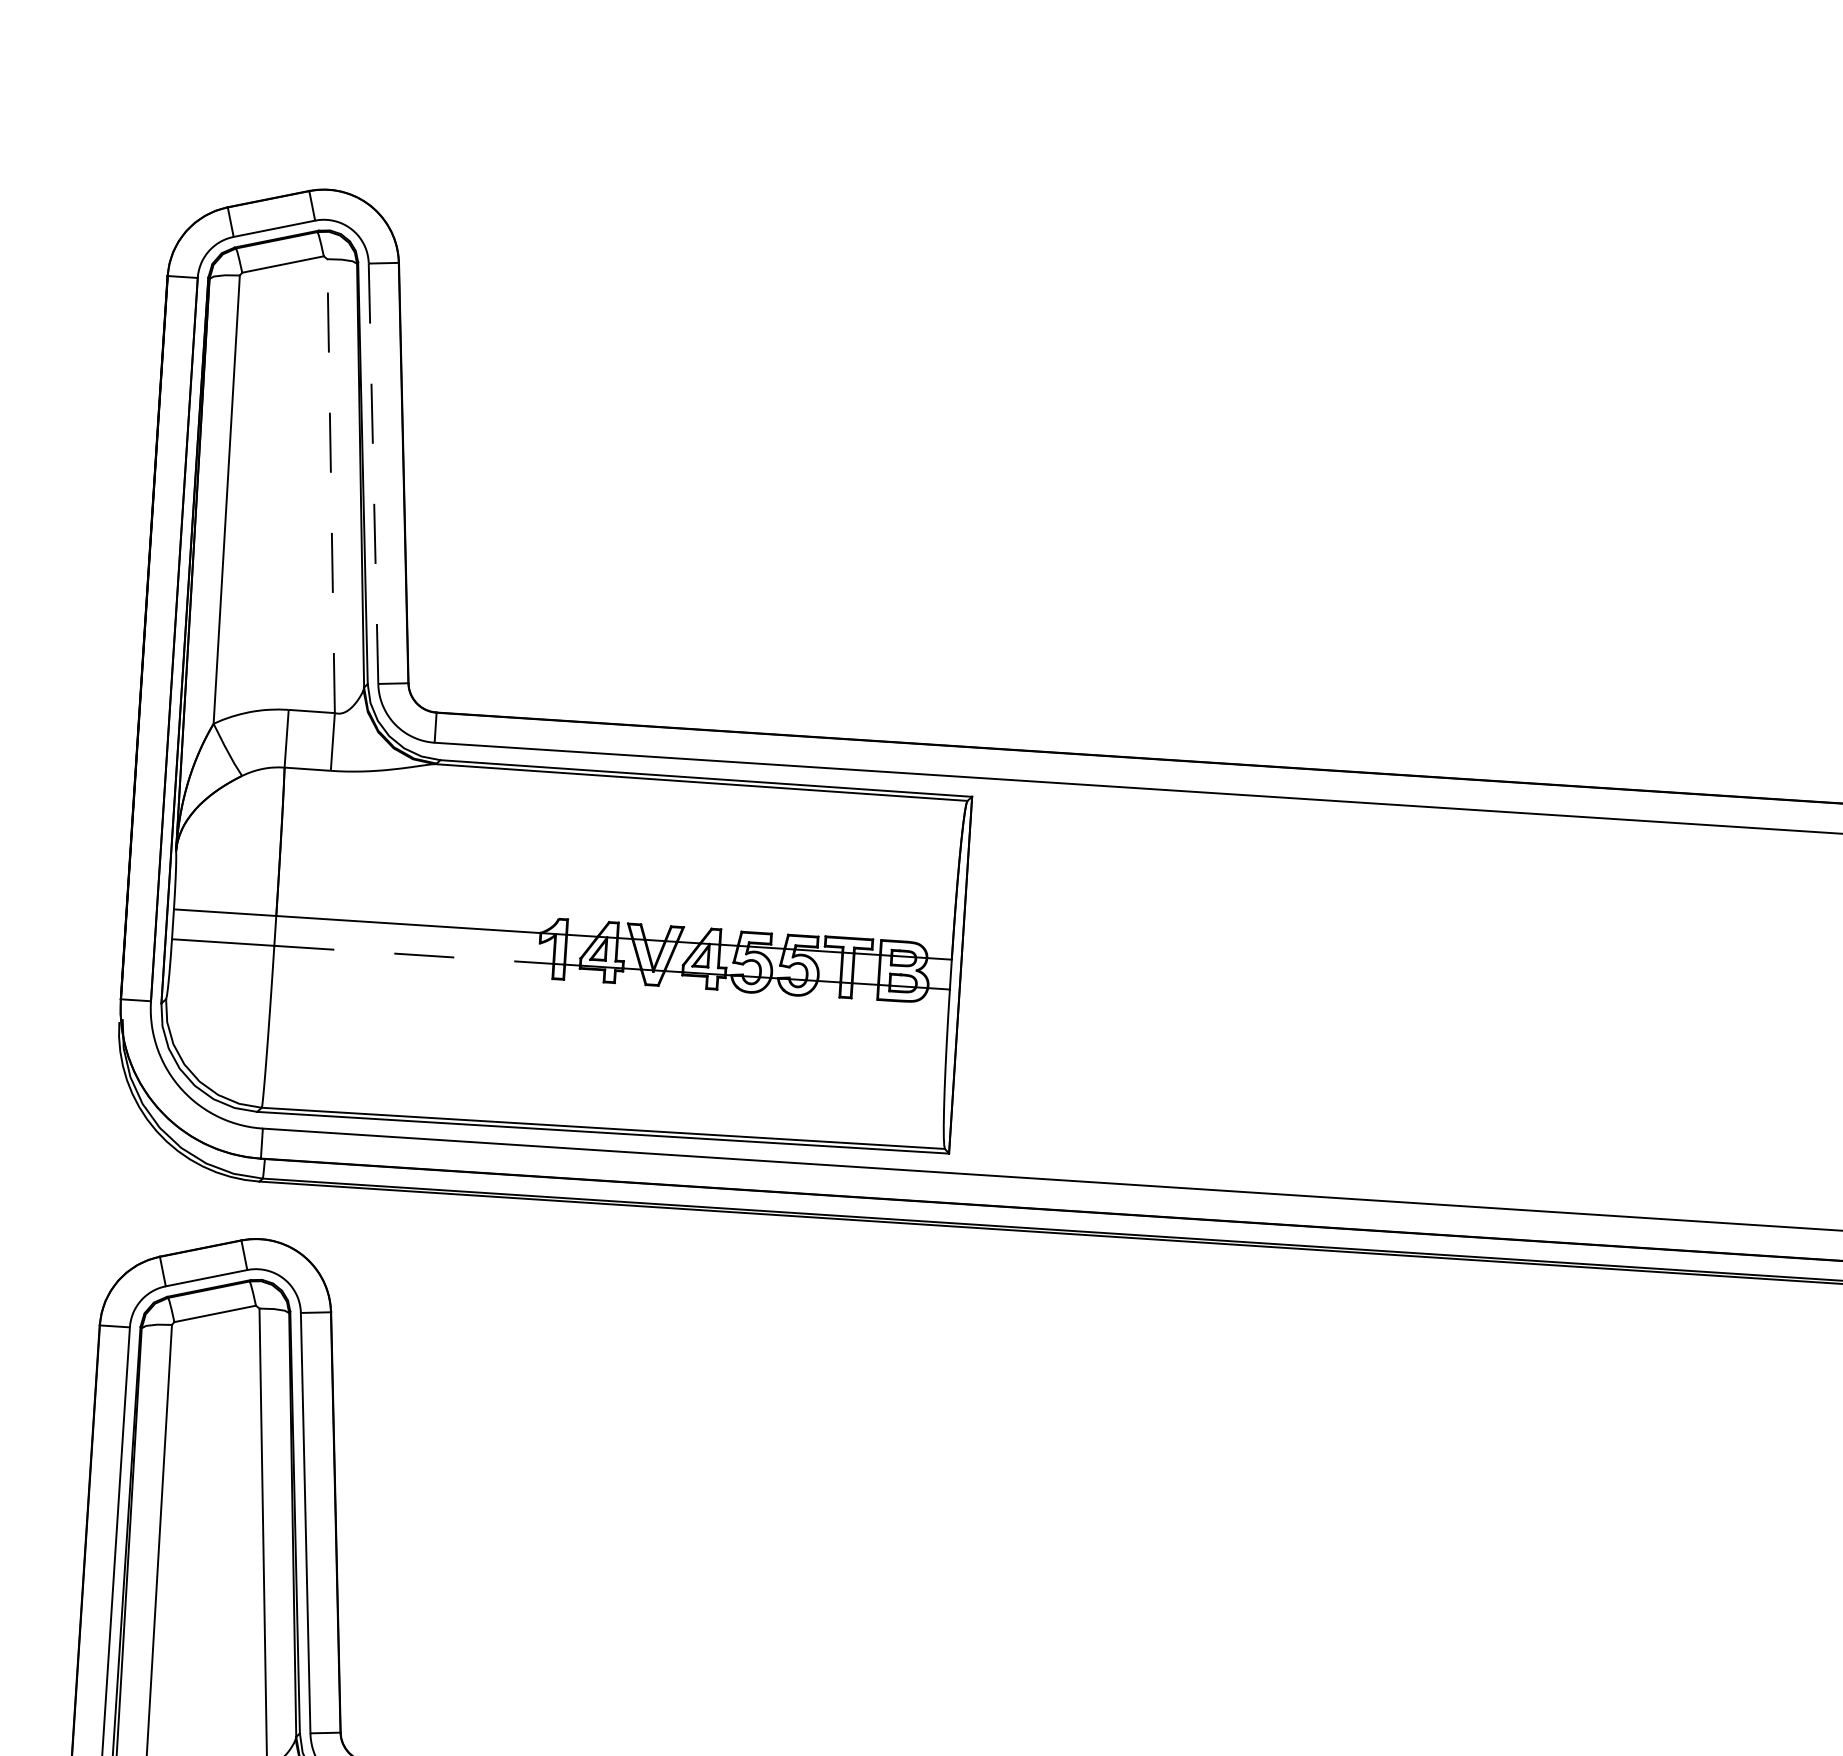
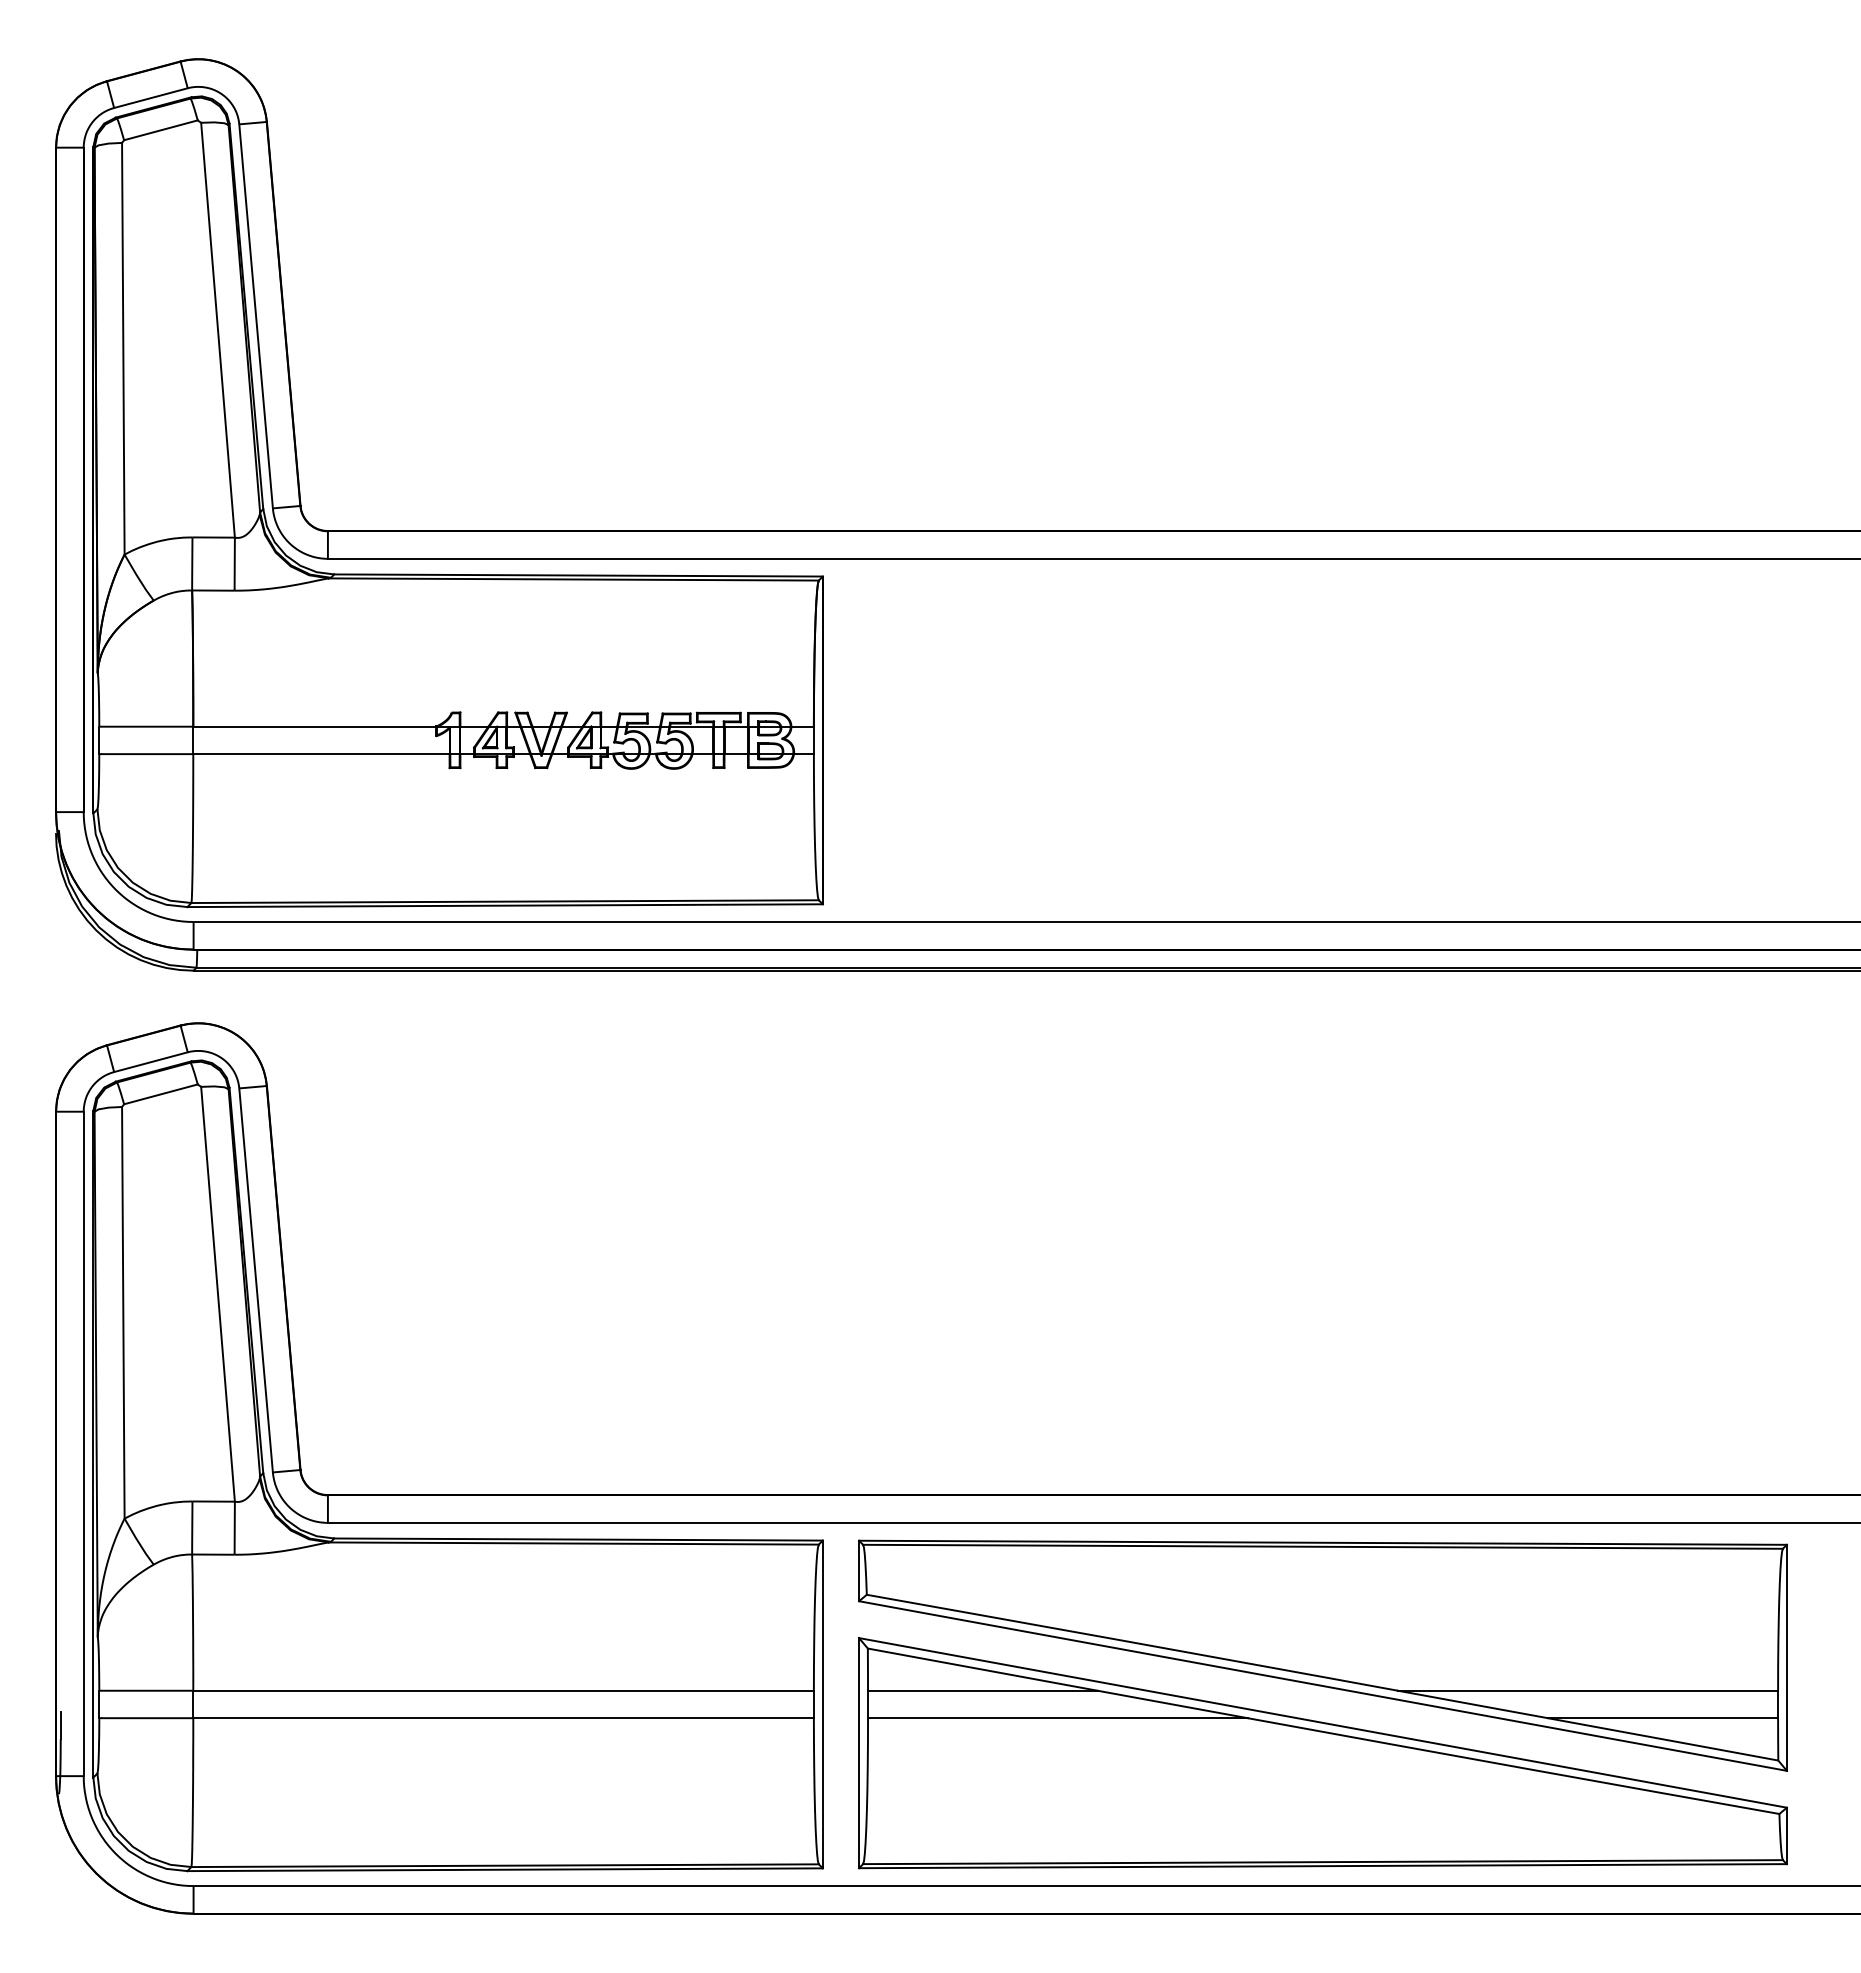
line: (373, 473) -> (256, 316), dashed -> solid
line: (330, 485) -> (217, 329), dashed -> solid
line: (413, 955) -> (321, 754), dashed -> solid

